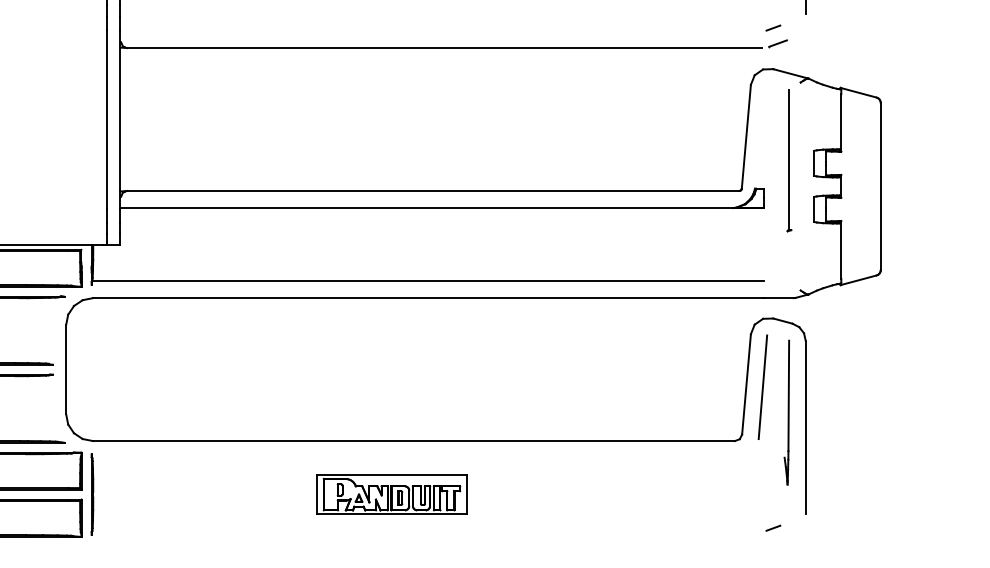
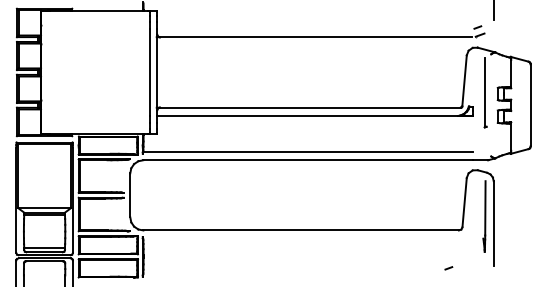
line: (762, 386) -> (472, 203), removed
part: (390, 494) -> (289, 256), removed
line: (772, 528) -> (448, 268), moved

